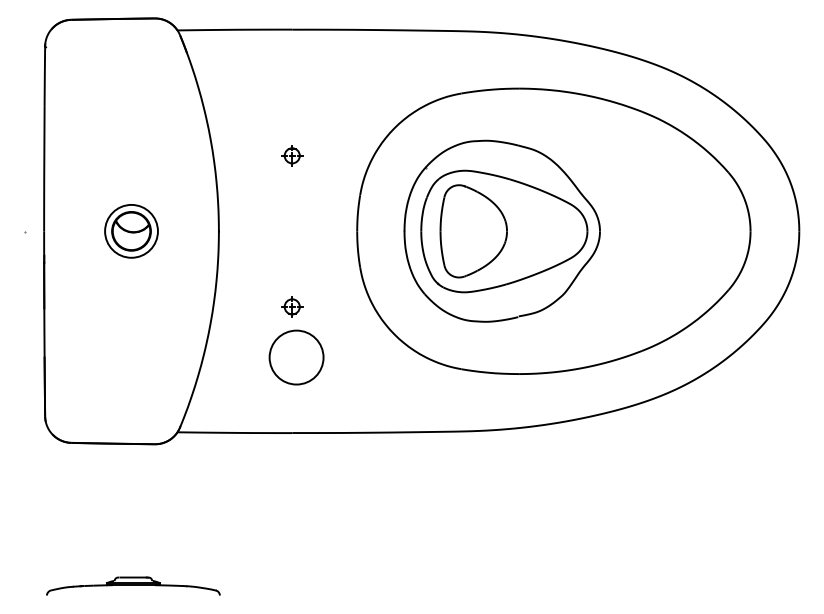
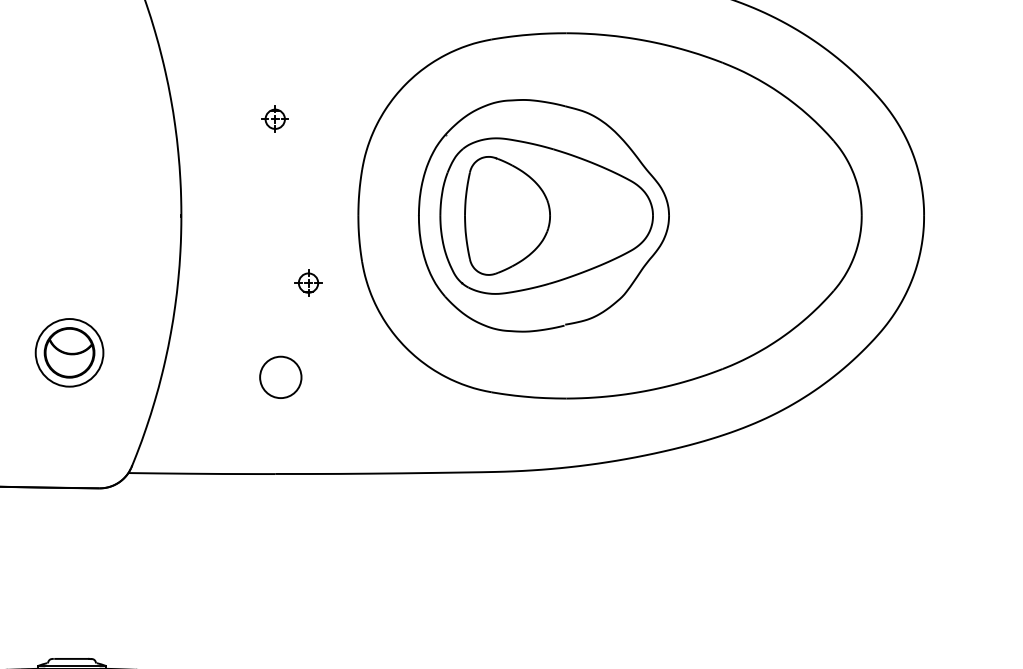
part: (131, 231) -> (69, 353), moved
part: (292, 306) -> (308, 282), moved
circle: (296, 357) -> (280, 377), size x0.6

